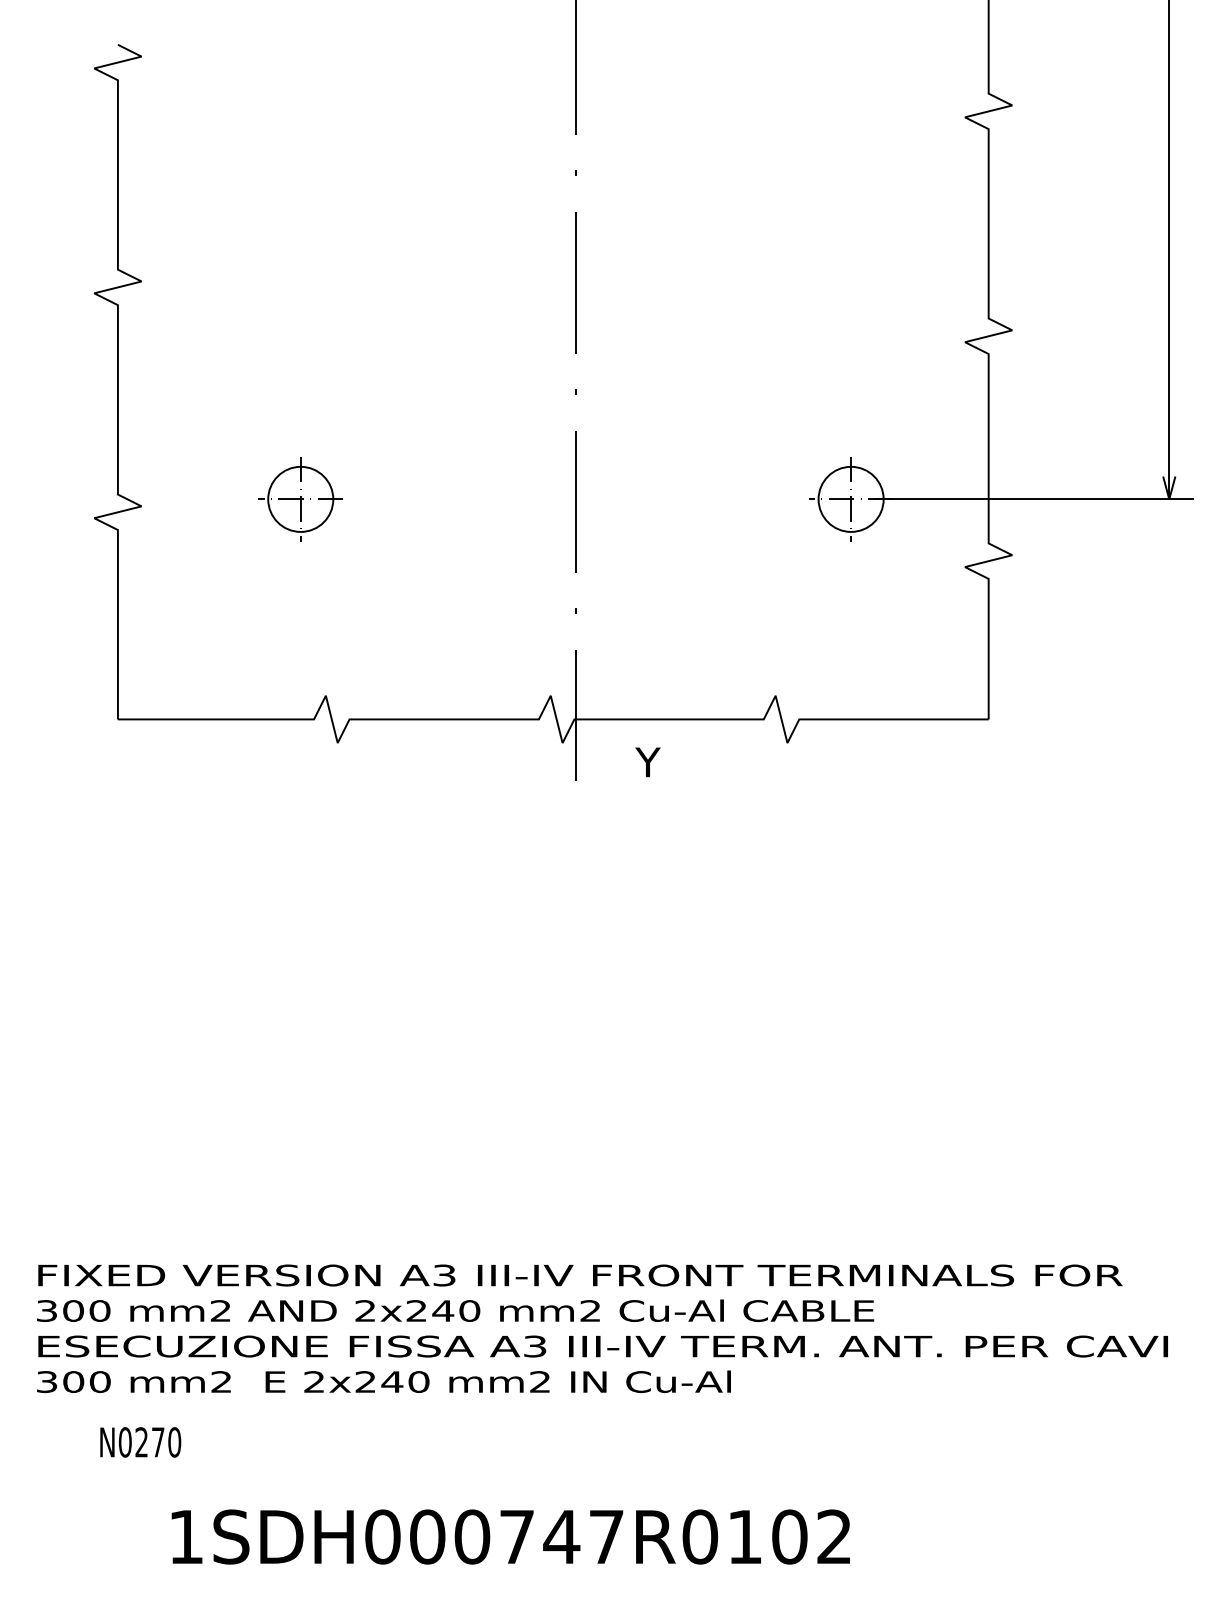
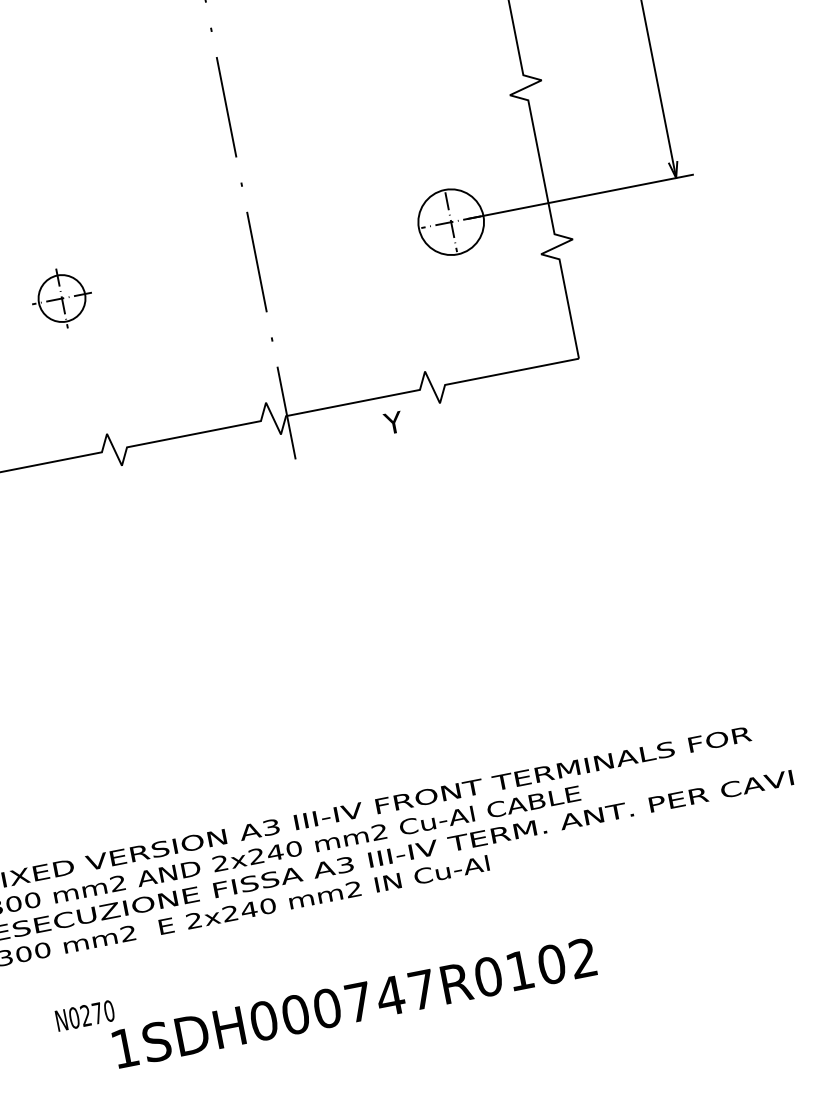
circle: (850, 498) -> (450, 221), size x1.4
text: (647, 762) -> (393, 423), moved
text: (140, 1442) -> (85, 1015), moved

